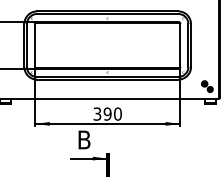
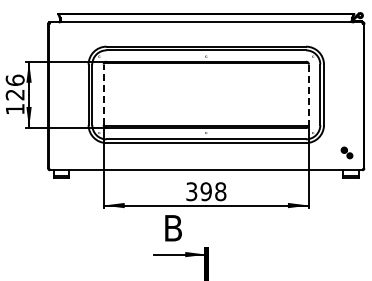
line: (34, 45) -> (103, 94), solid -> dashed
line: (180, 45) -> (309, 95), solid -> dashed
part: (206, 86) -> (346, 152), size x0.7
text: (117, 113) -> (220, 191), 390 -> 398

